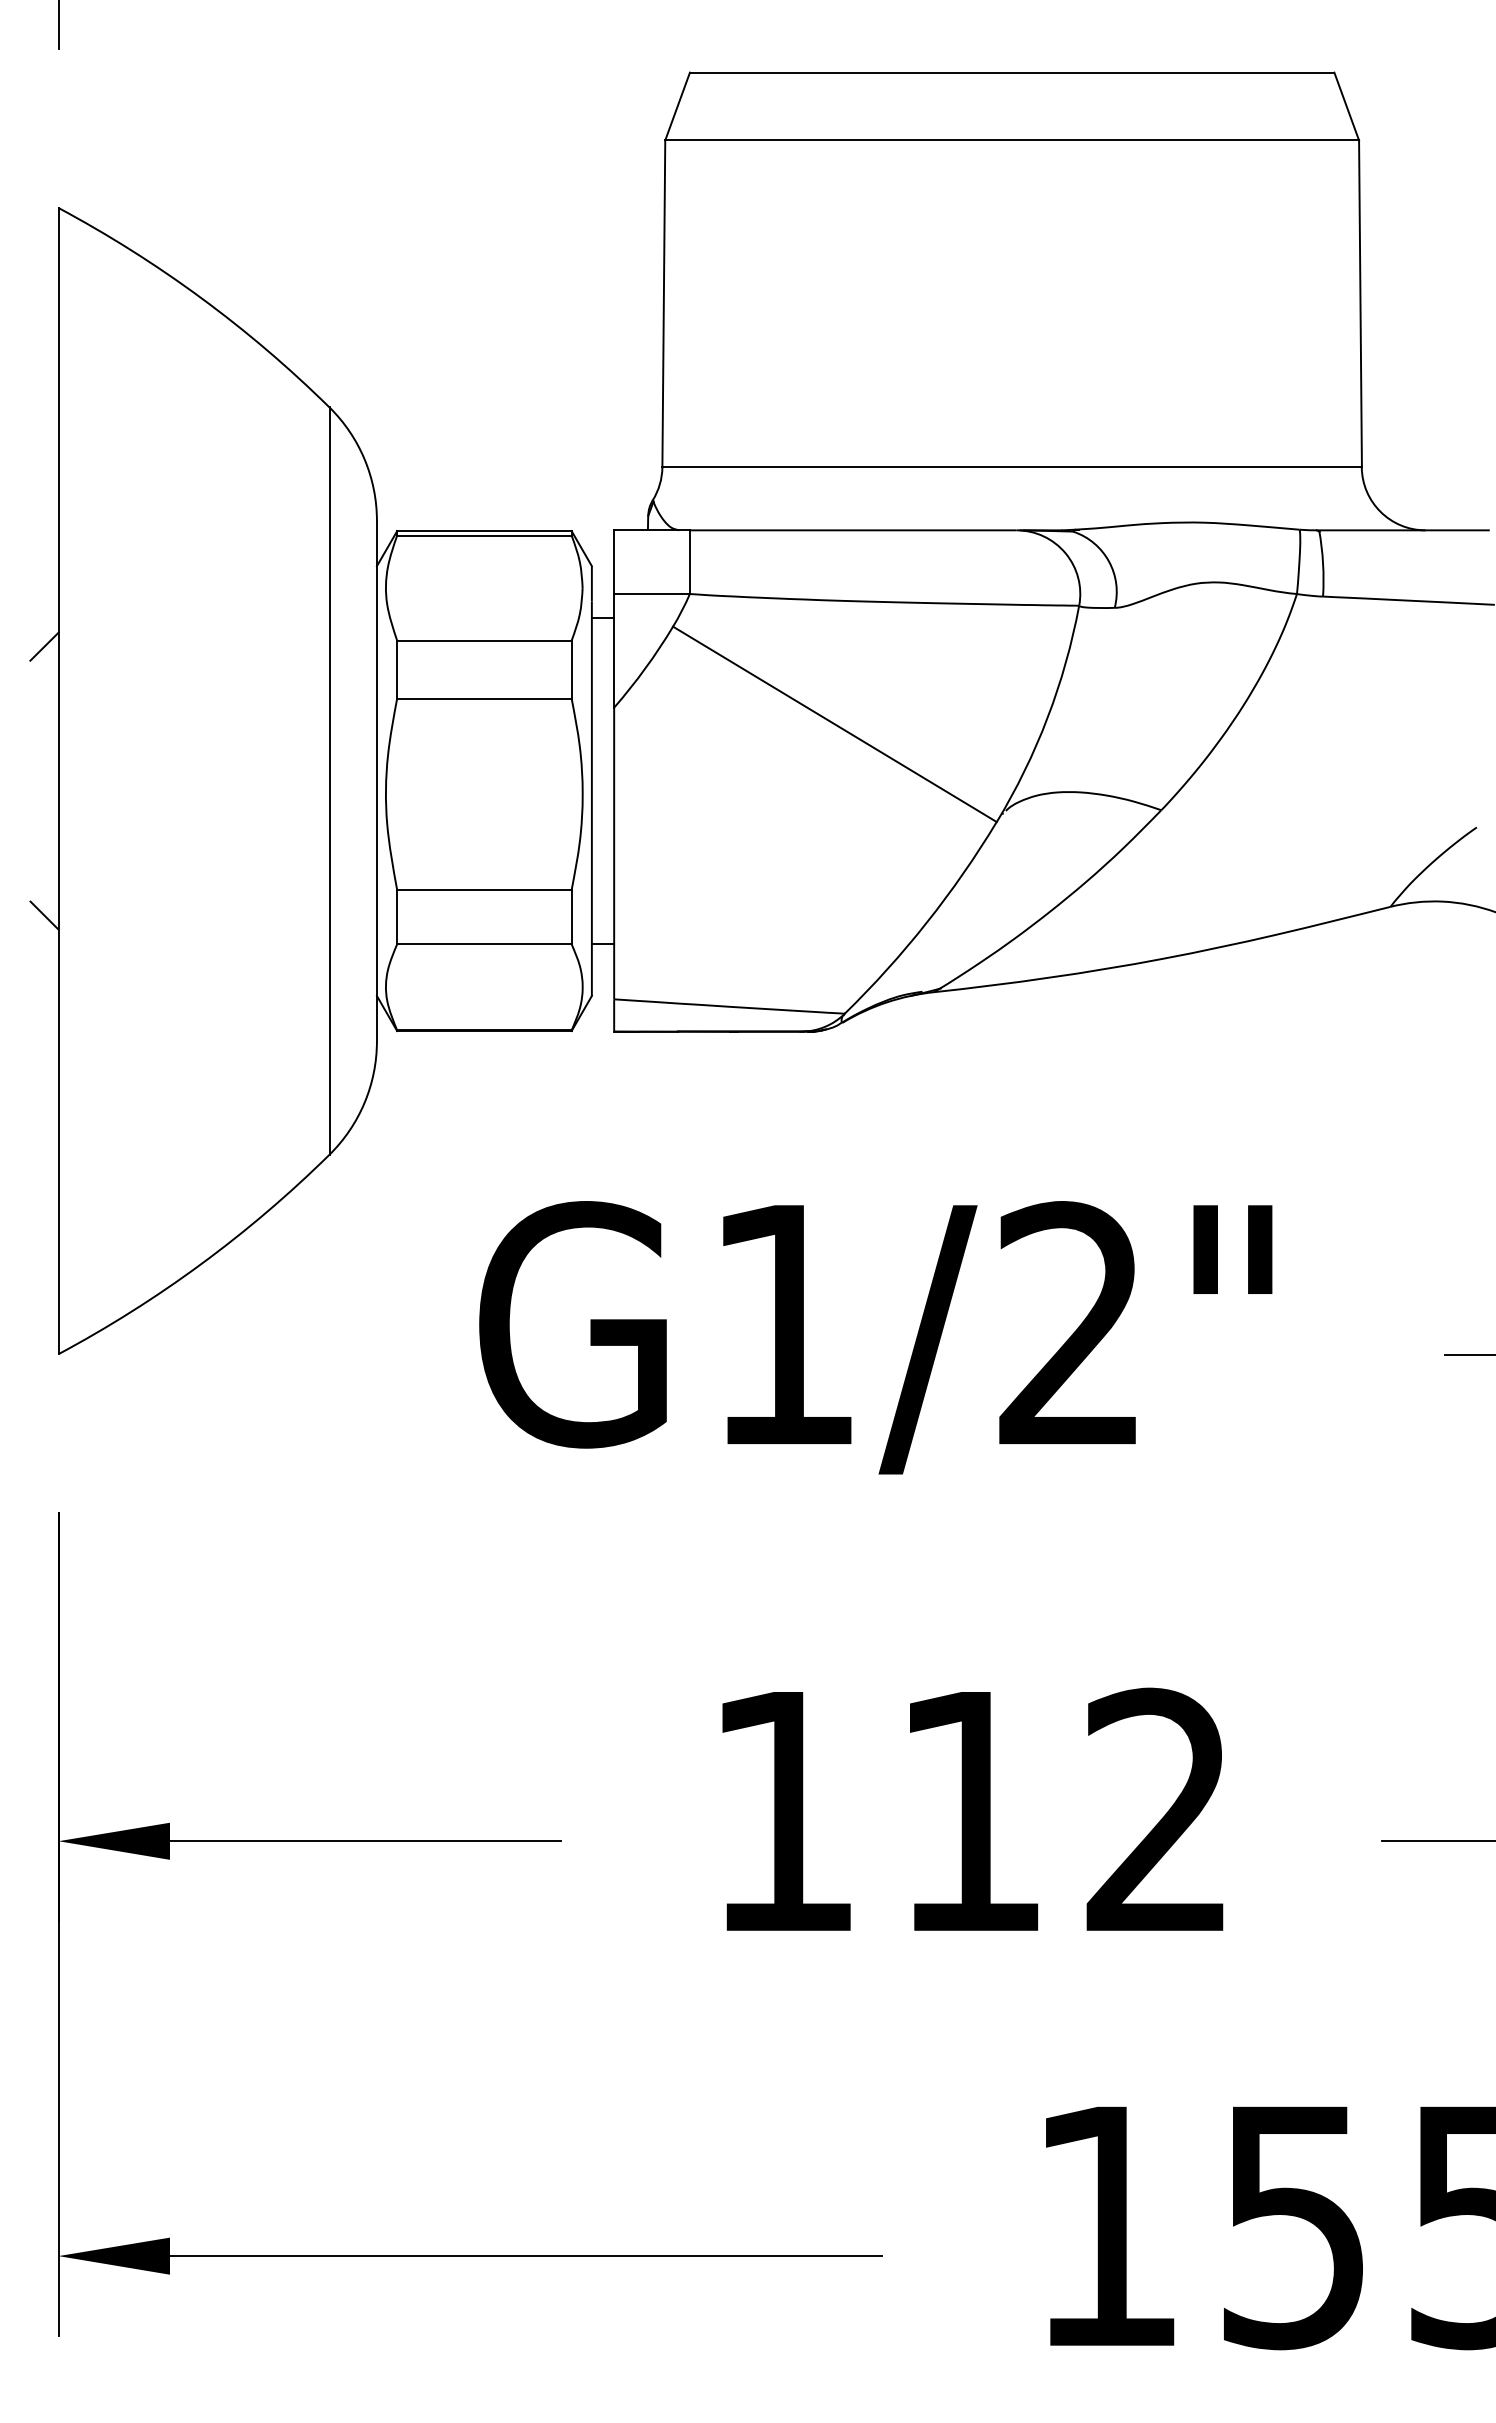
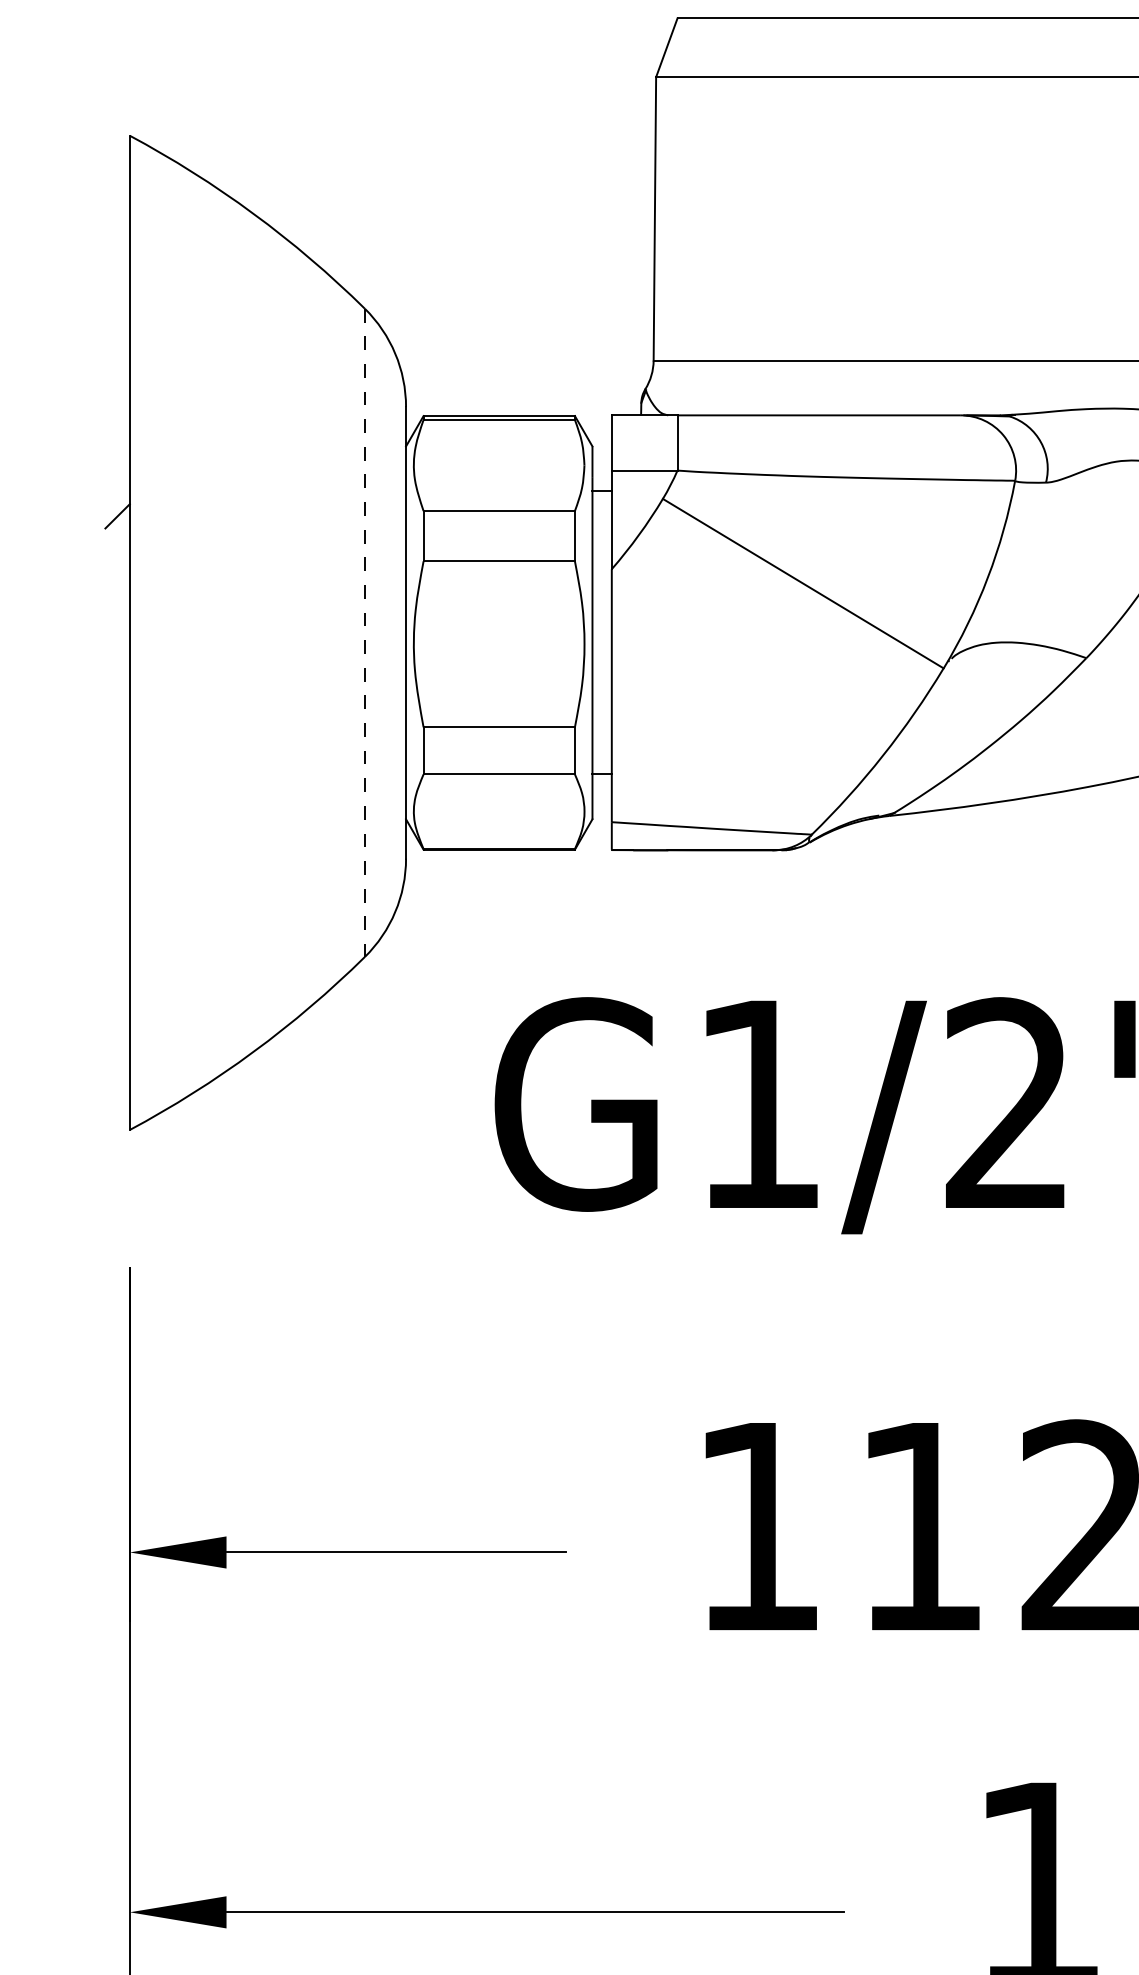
line: (329, 781) -> (364, 633), solid -> dashed
line: (44, 915) -> (117, 749), removed

